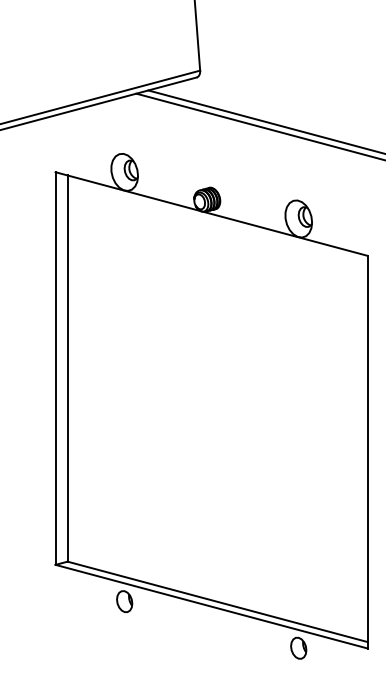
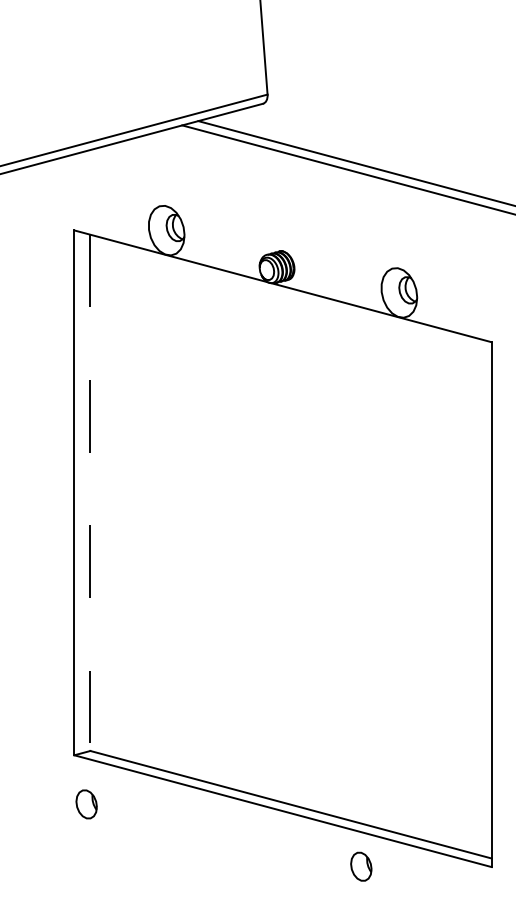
line: (67, 369) -> (90, 493), solid -> dashed
part: (124, 601) -> (86, 804), moved
part: (298, 648) -> (361, 866), moved

